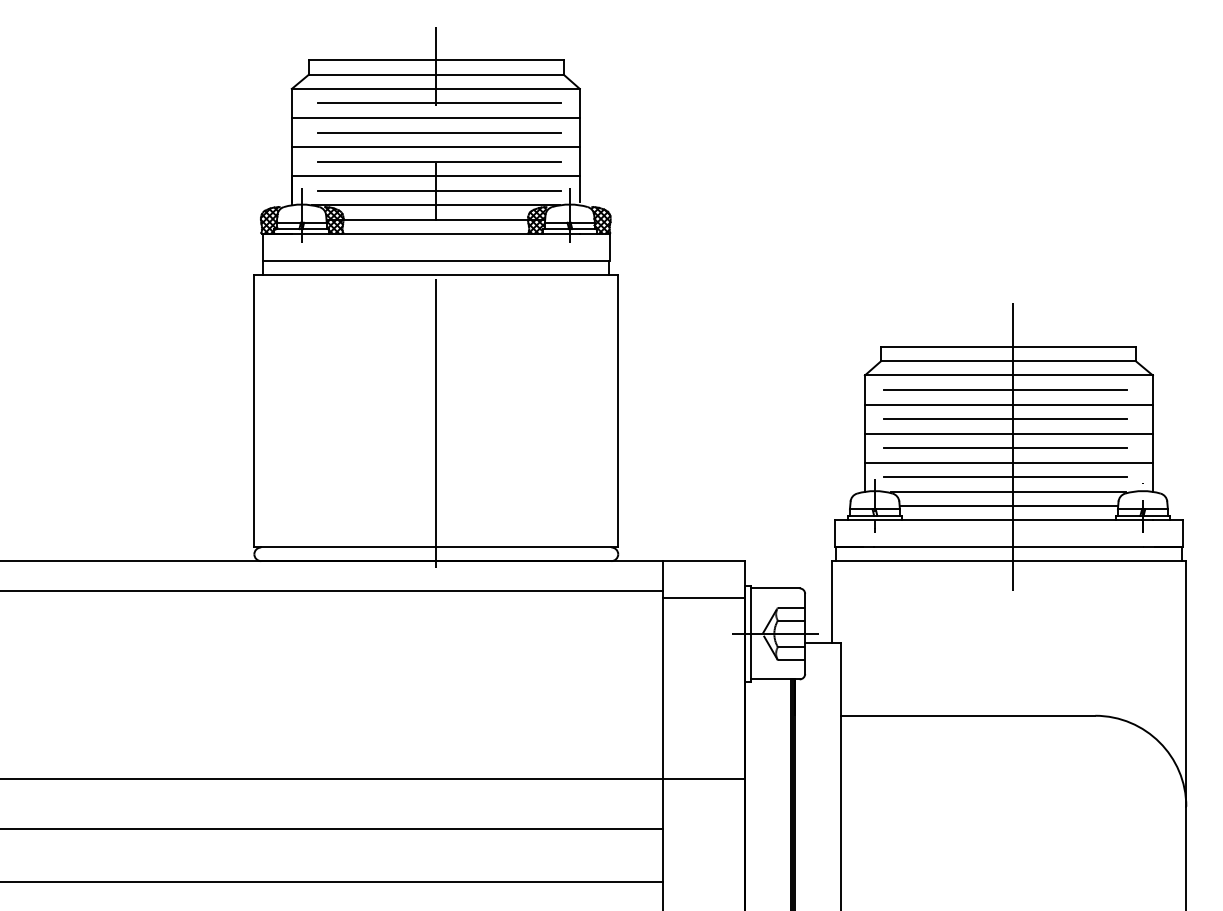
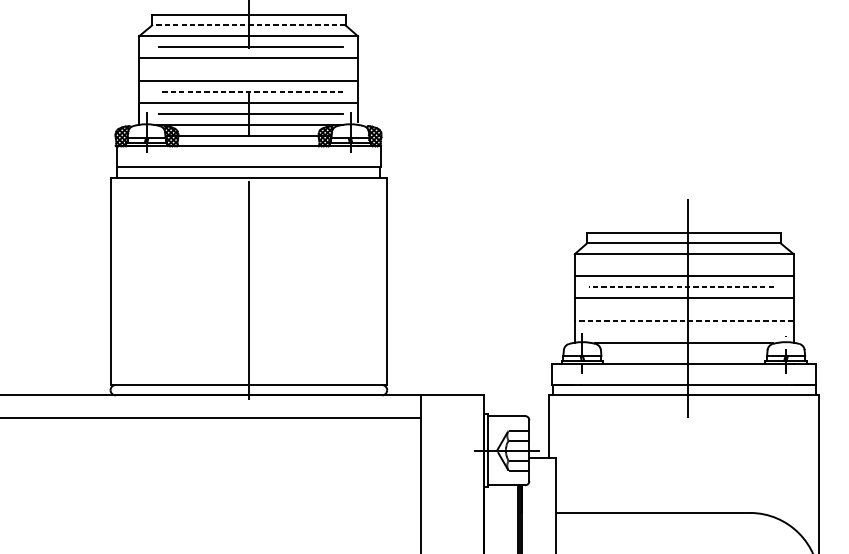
line: (435, 74) -> (248, 25), solid -> dashed
line: (439, 132) -> (251, 69), removed
line: (438, 161) -> (250, 91), solid -> dashed
line: (1005, 390) -> (681, 265), removed
line: (1004, 419) -> (680, 287), solid -> dashed
line: (1005, 448) -> (681, 309), removed
line: (1008, 462) -> (683, 320), solid -> dashed
line: (1005, 477) -> (681, 331), removed
line: (1008, 506) -> (683, 353), removed
line: (704, 597) -> (452, 423), removed

